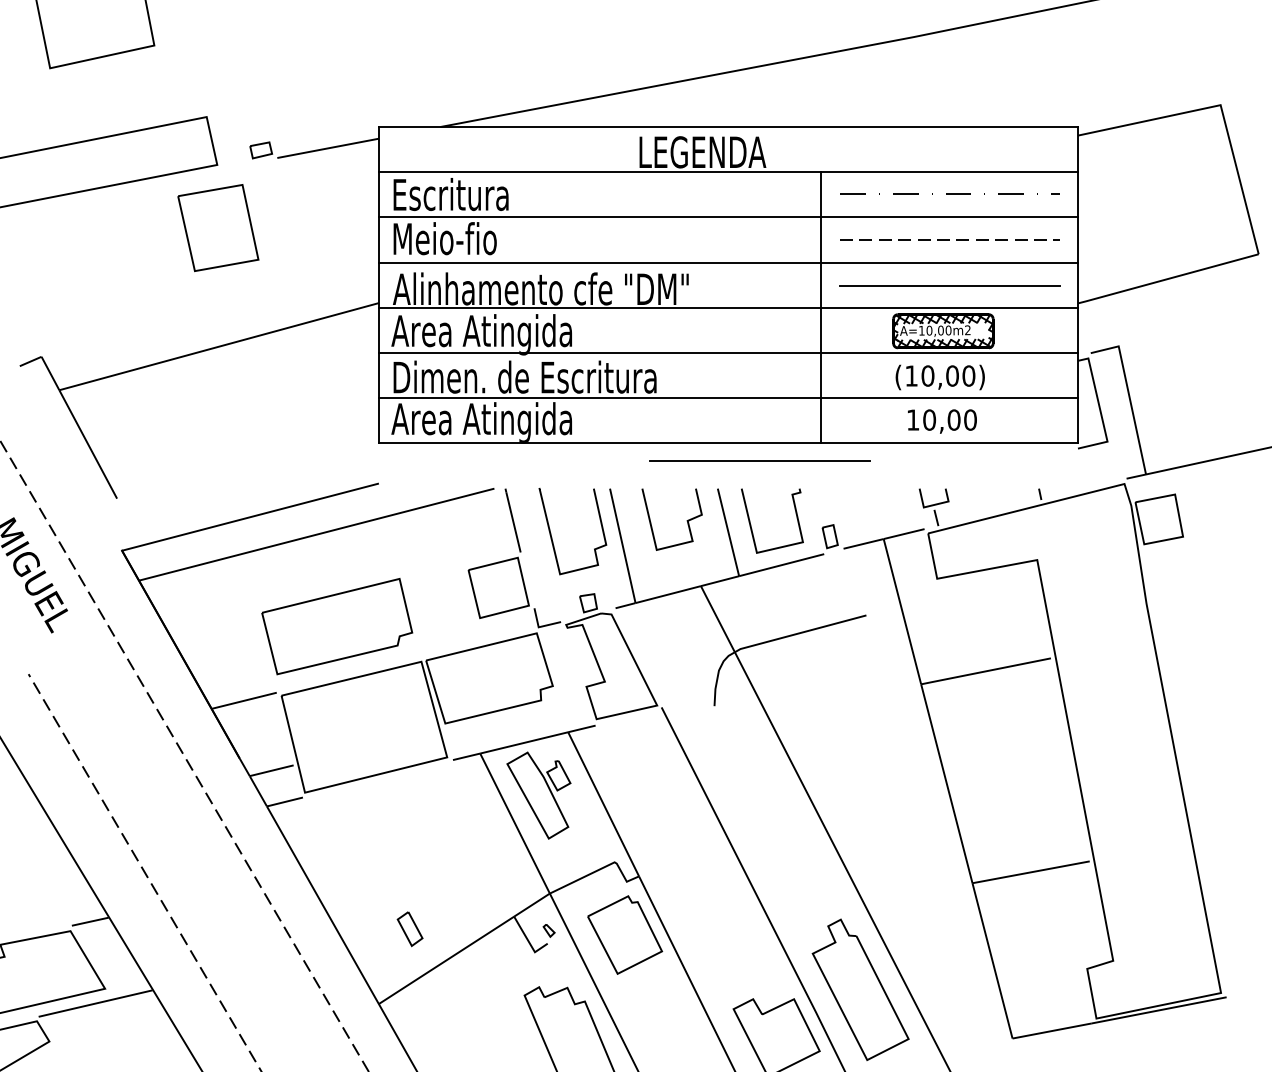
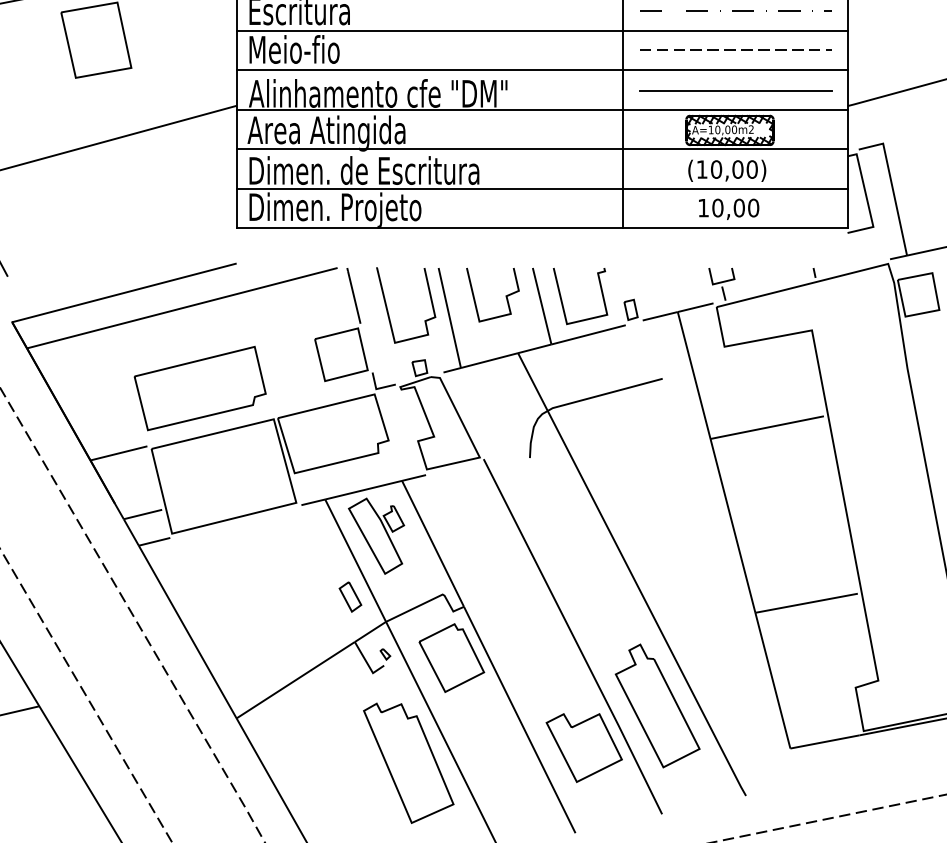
text: (490, 421) -> (334, 209), Area Atingida -> Dimen. Projeto
line: (759, 460) -> (569, 243), removed
part: (409, 929) -> (349, 597), moved

